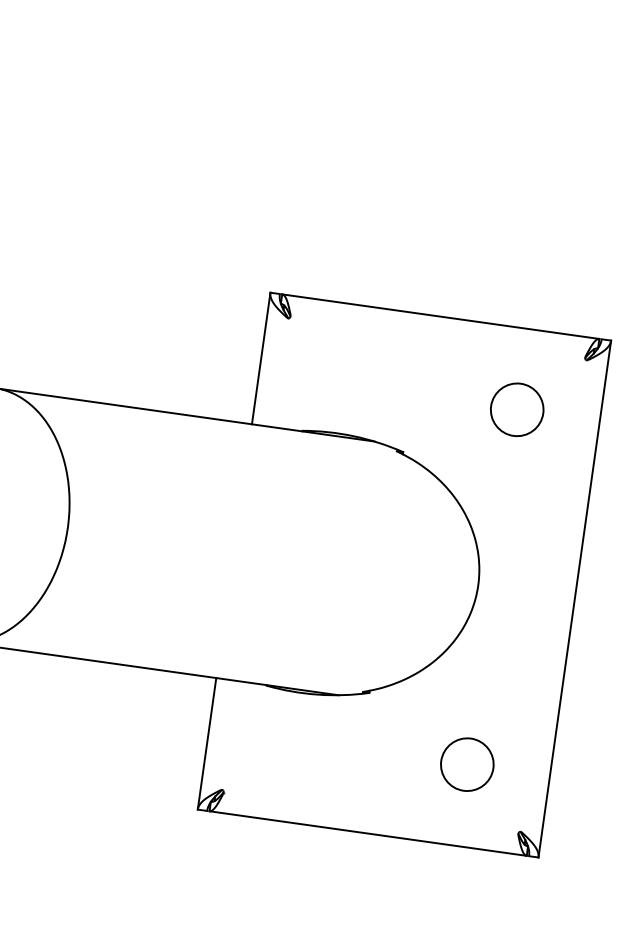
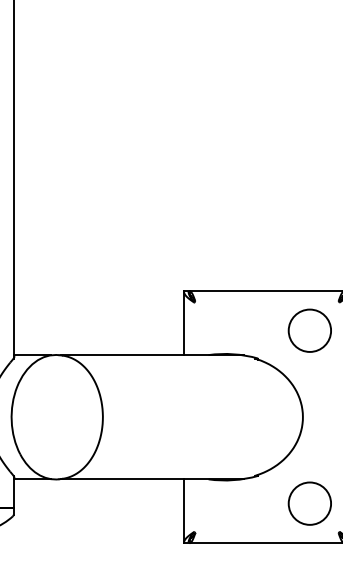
circle: (516, 409) -> (309, 330), size x1.67
circle: (466, 764) -> (309, 503), size x1.67

